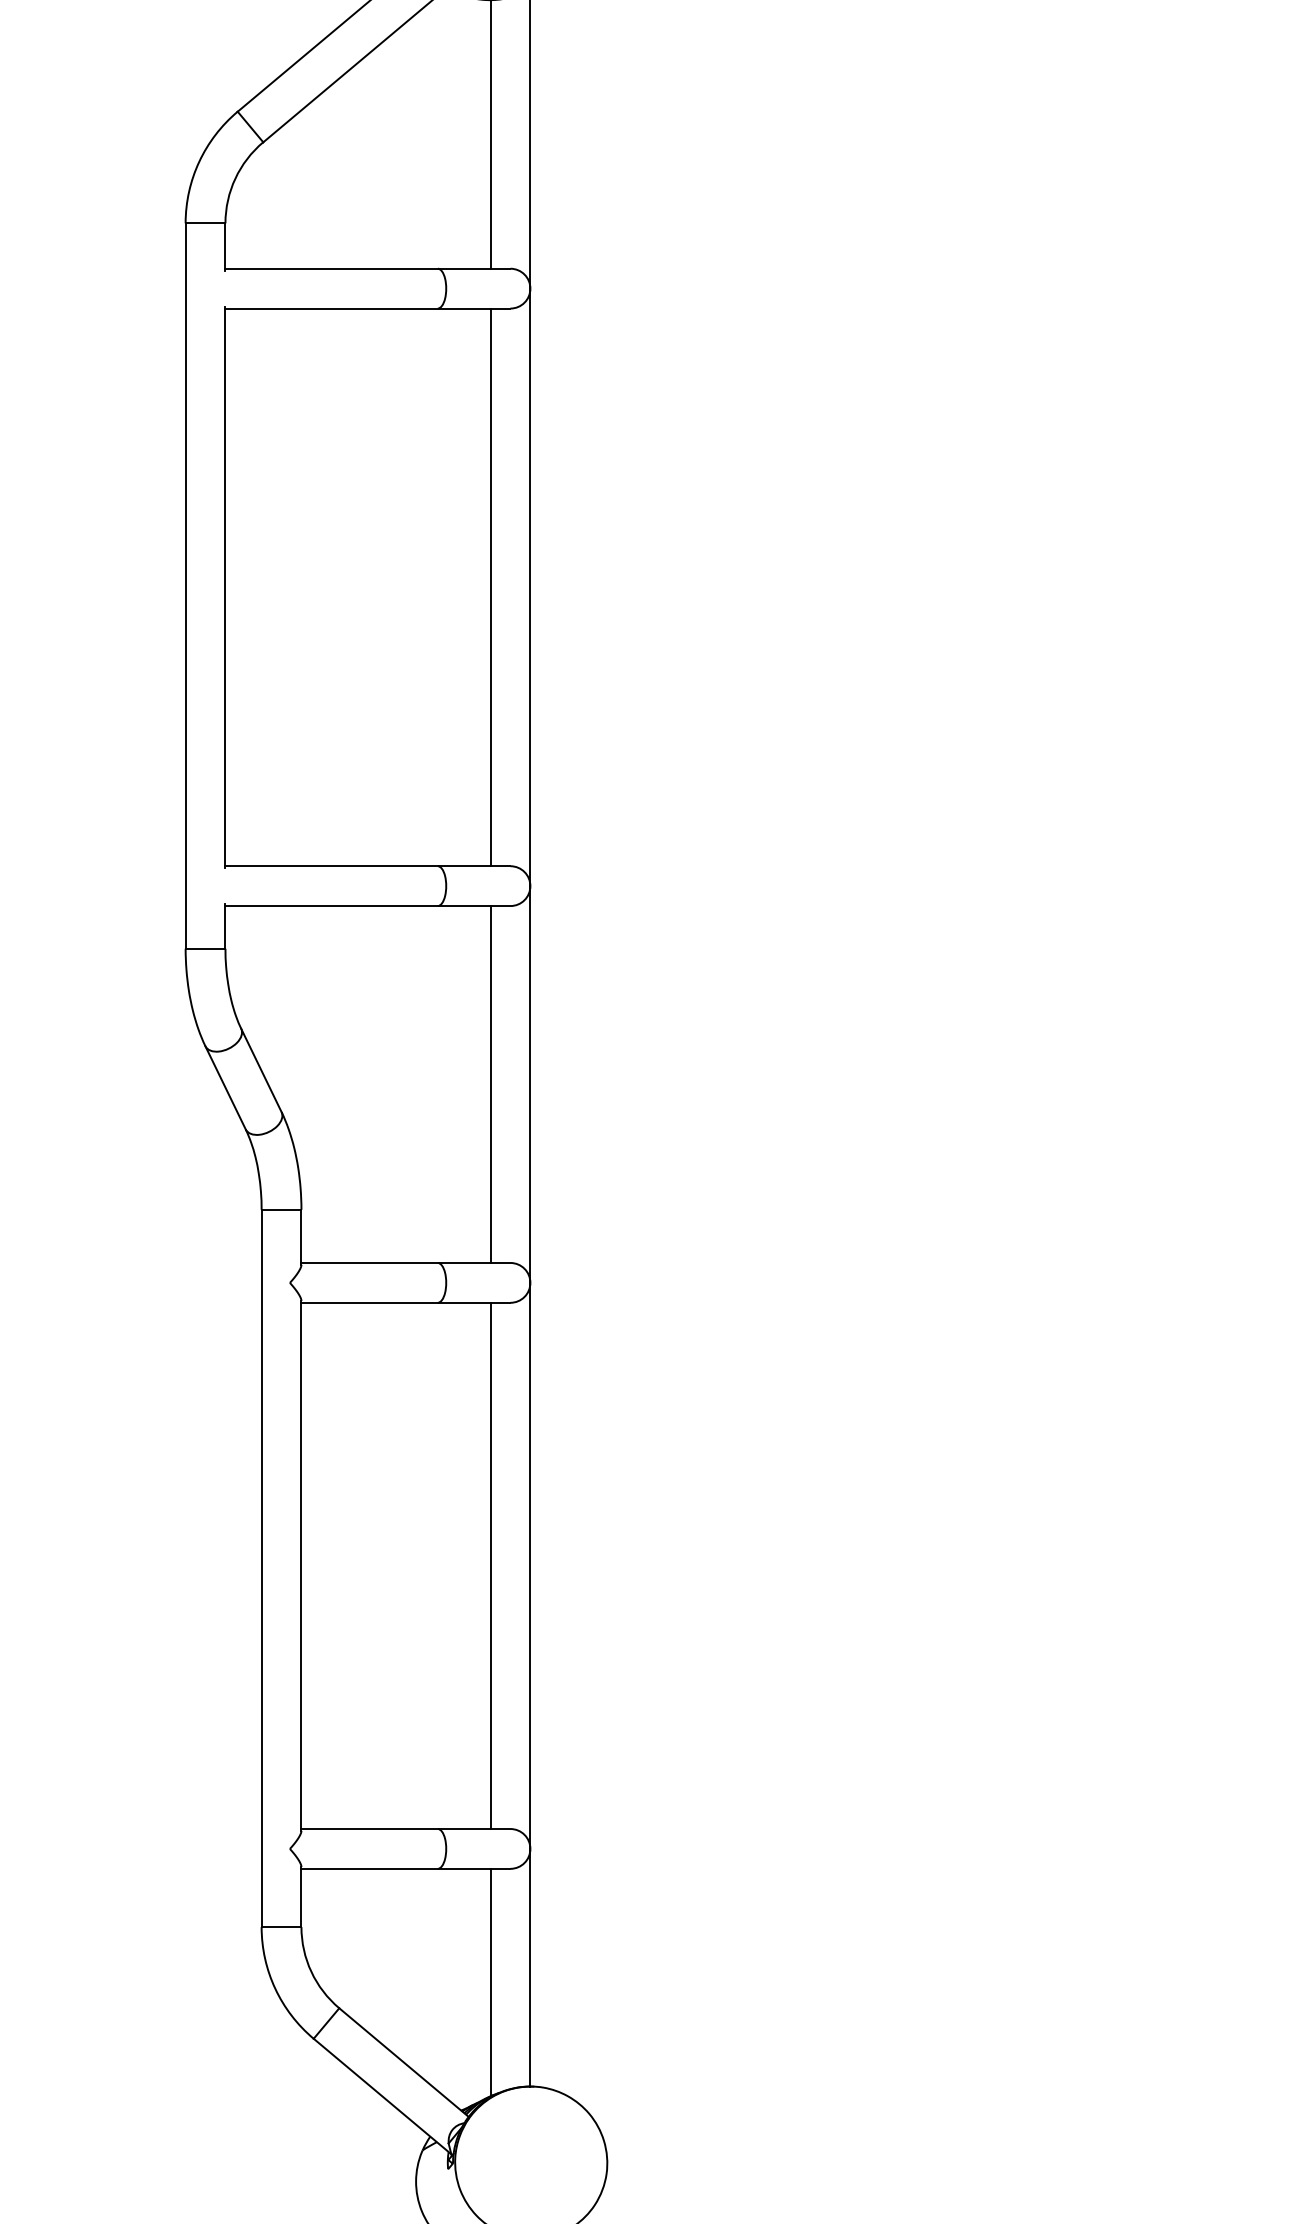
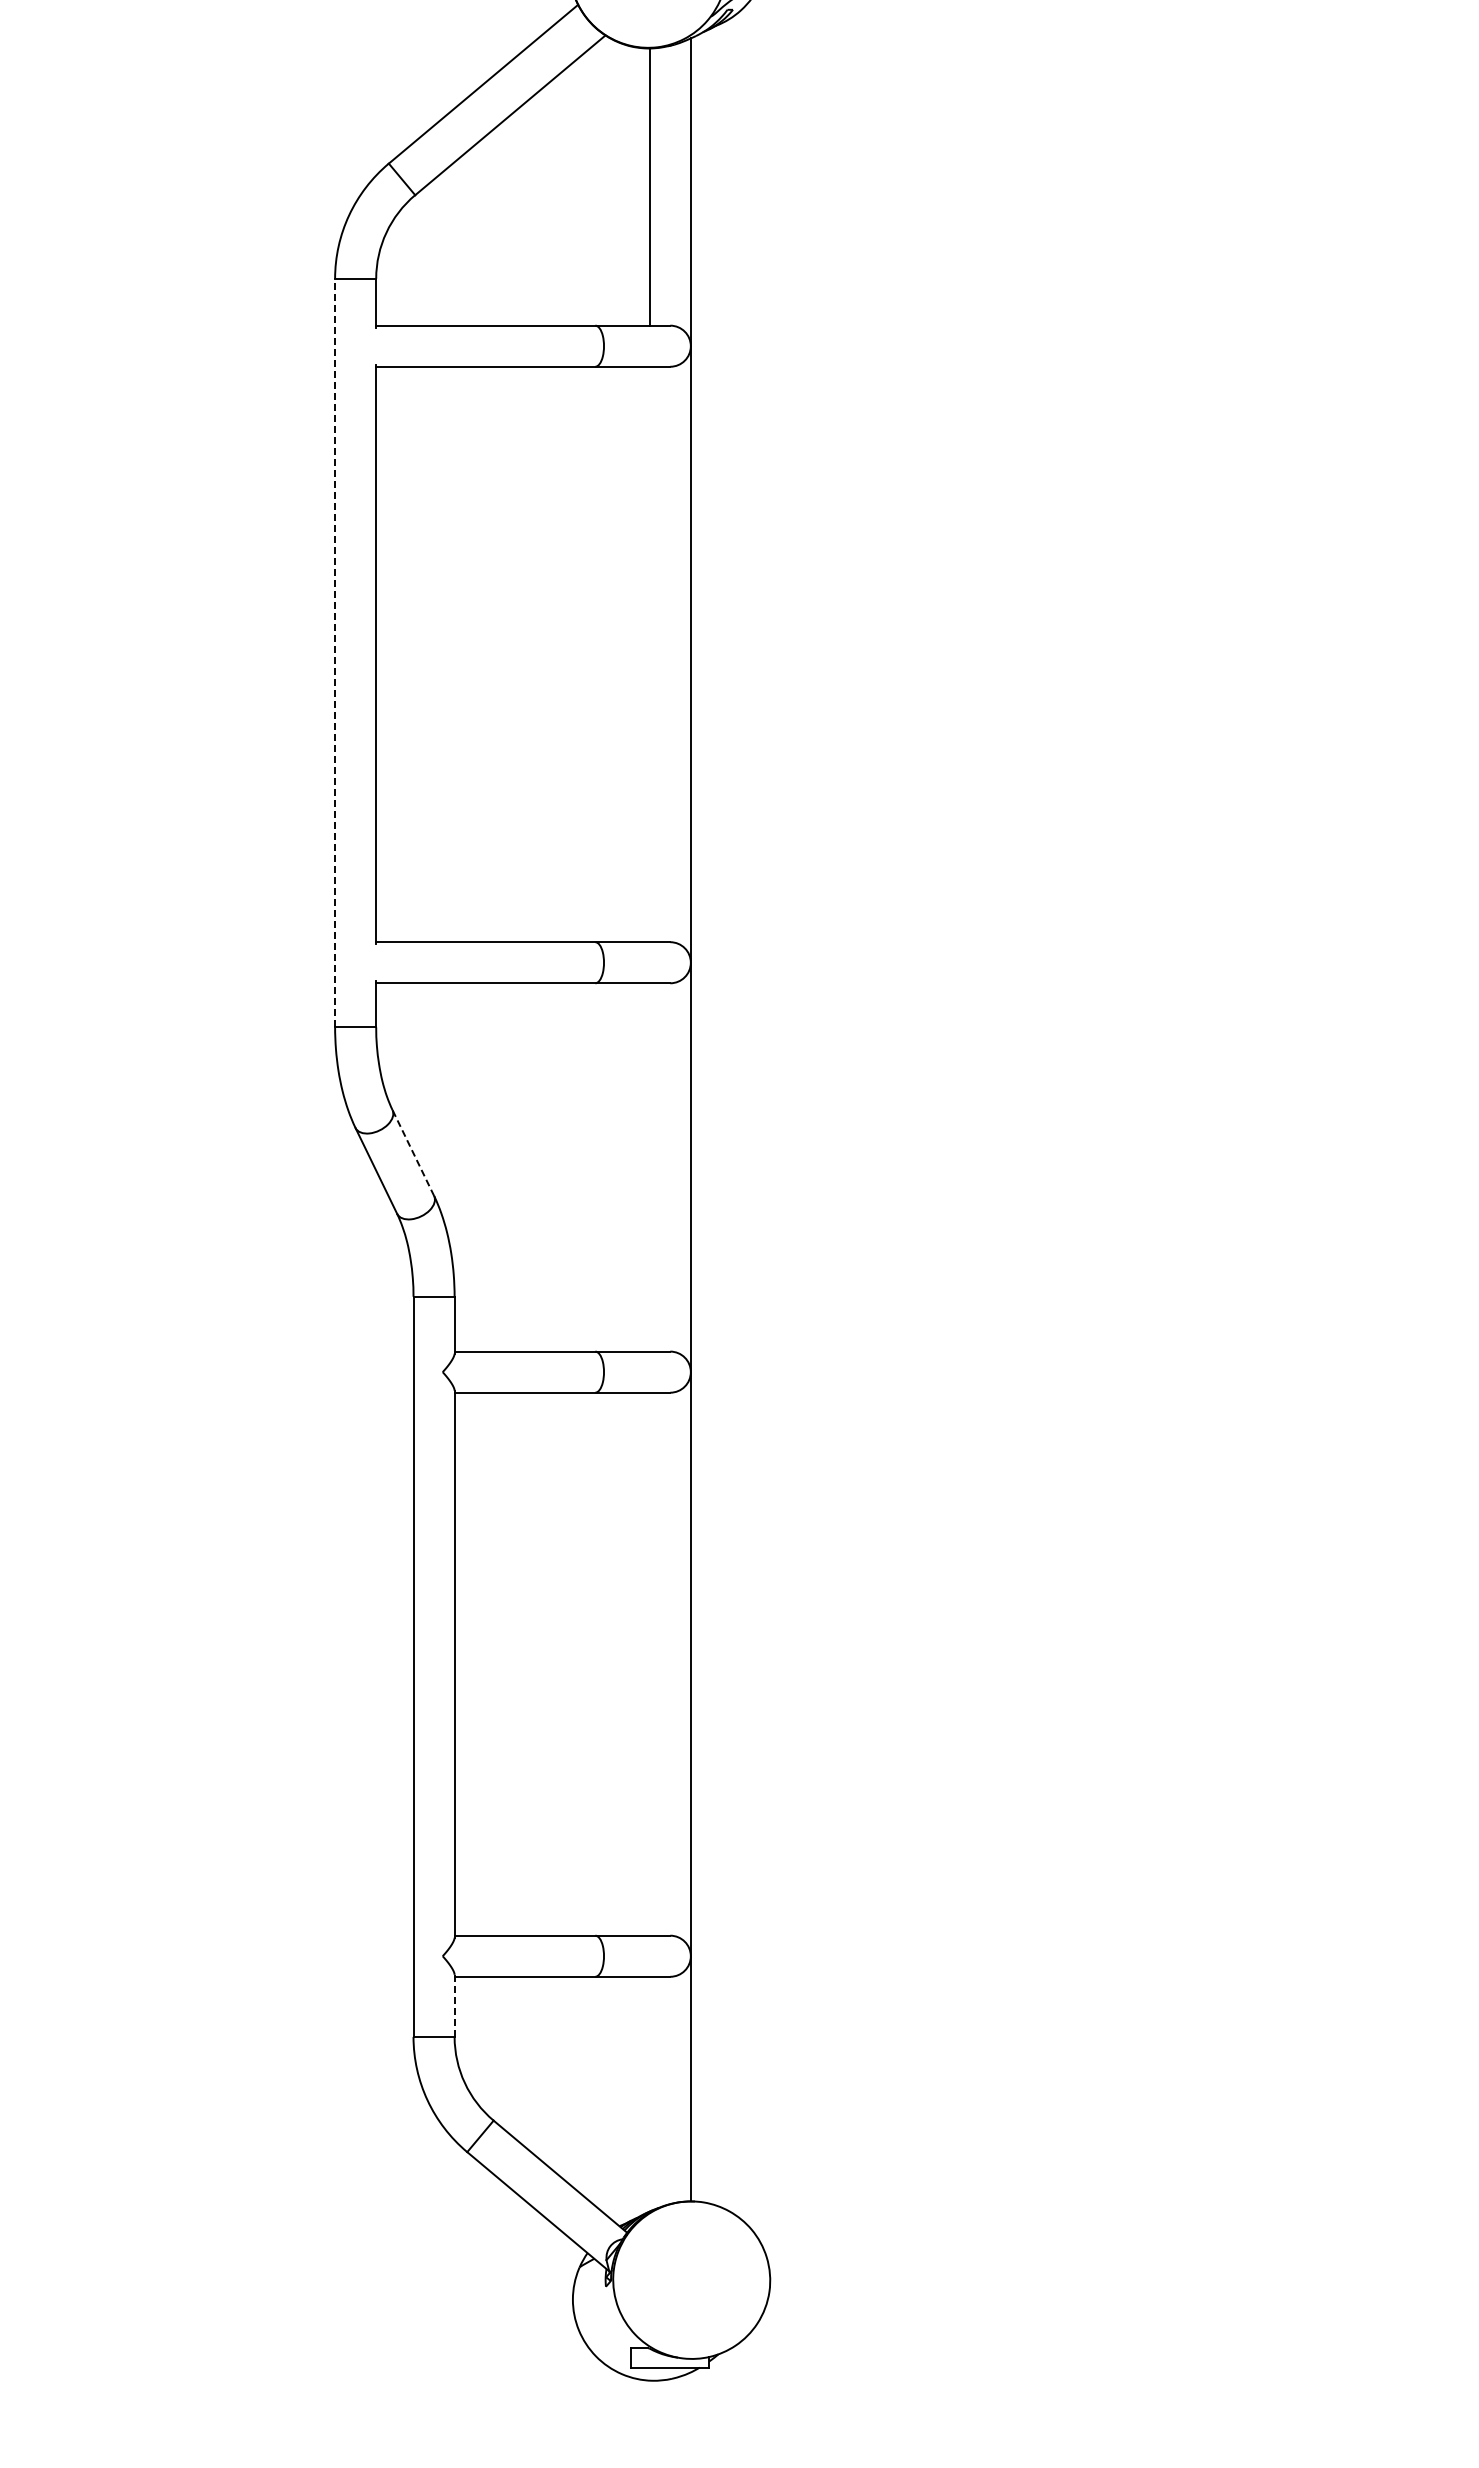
line: (186, 585) -> (335, 652), solid -> dashed
line: (490, 587) -> (649, 654), removed
line: (261, 1070) -> (413, 1153), solid -> dashed
line: (490, 1084) -> (649, 1167), removed
line: (490, 1565) -> (649, 1663), removed
line: (301, 1896) -> (454, 2005), solid -> dashed
line: (490, 1981) -> (649, 2093), removed

